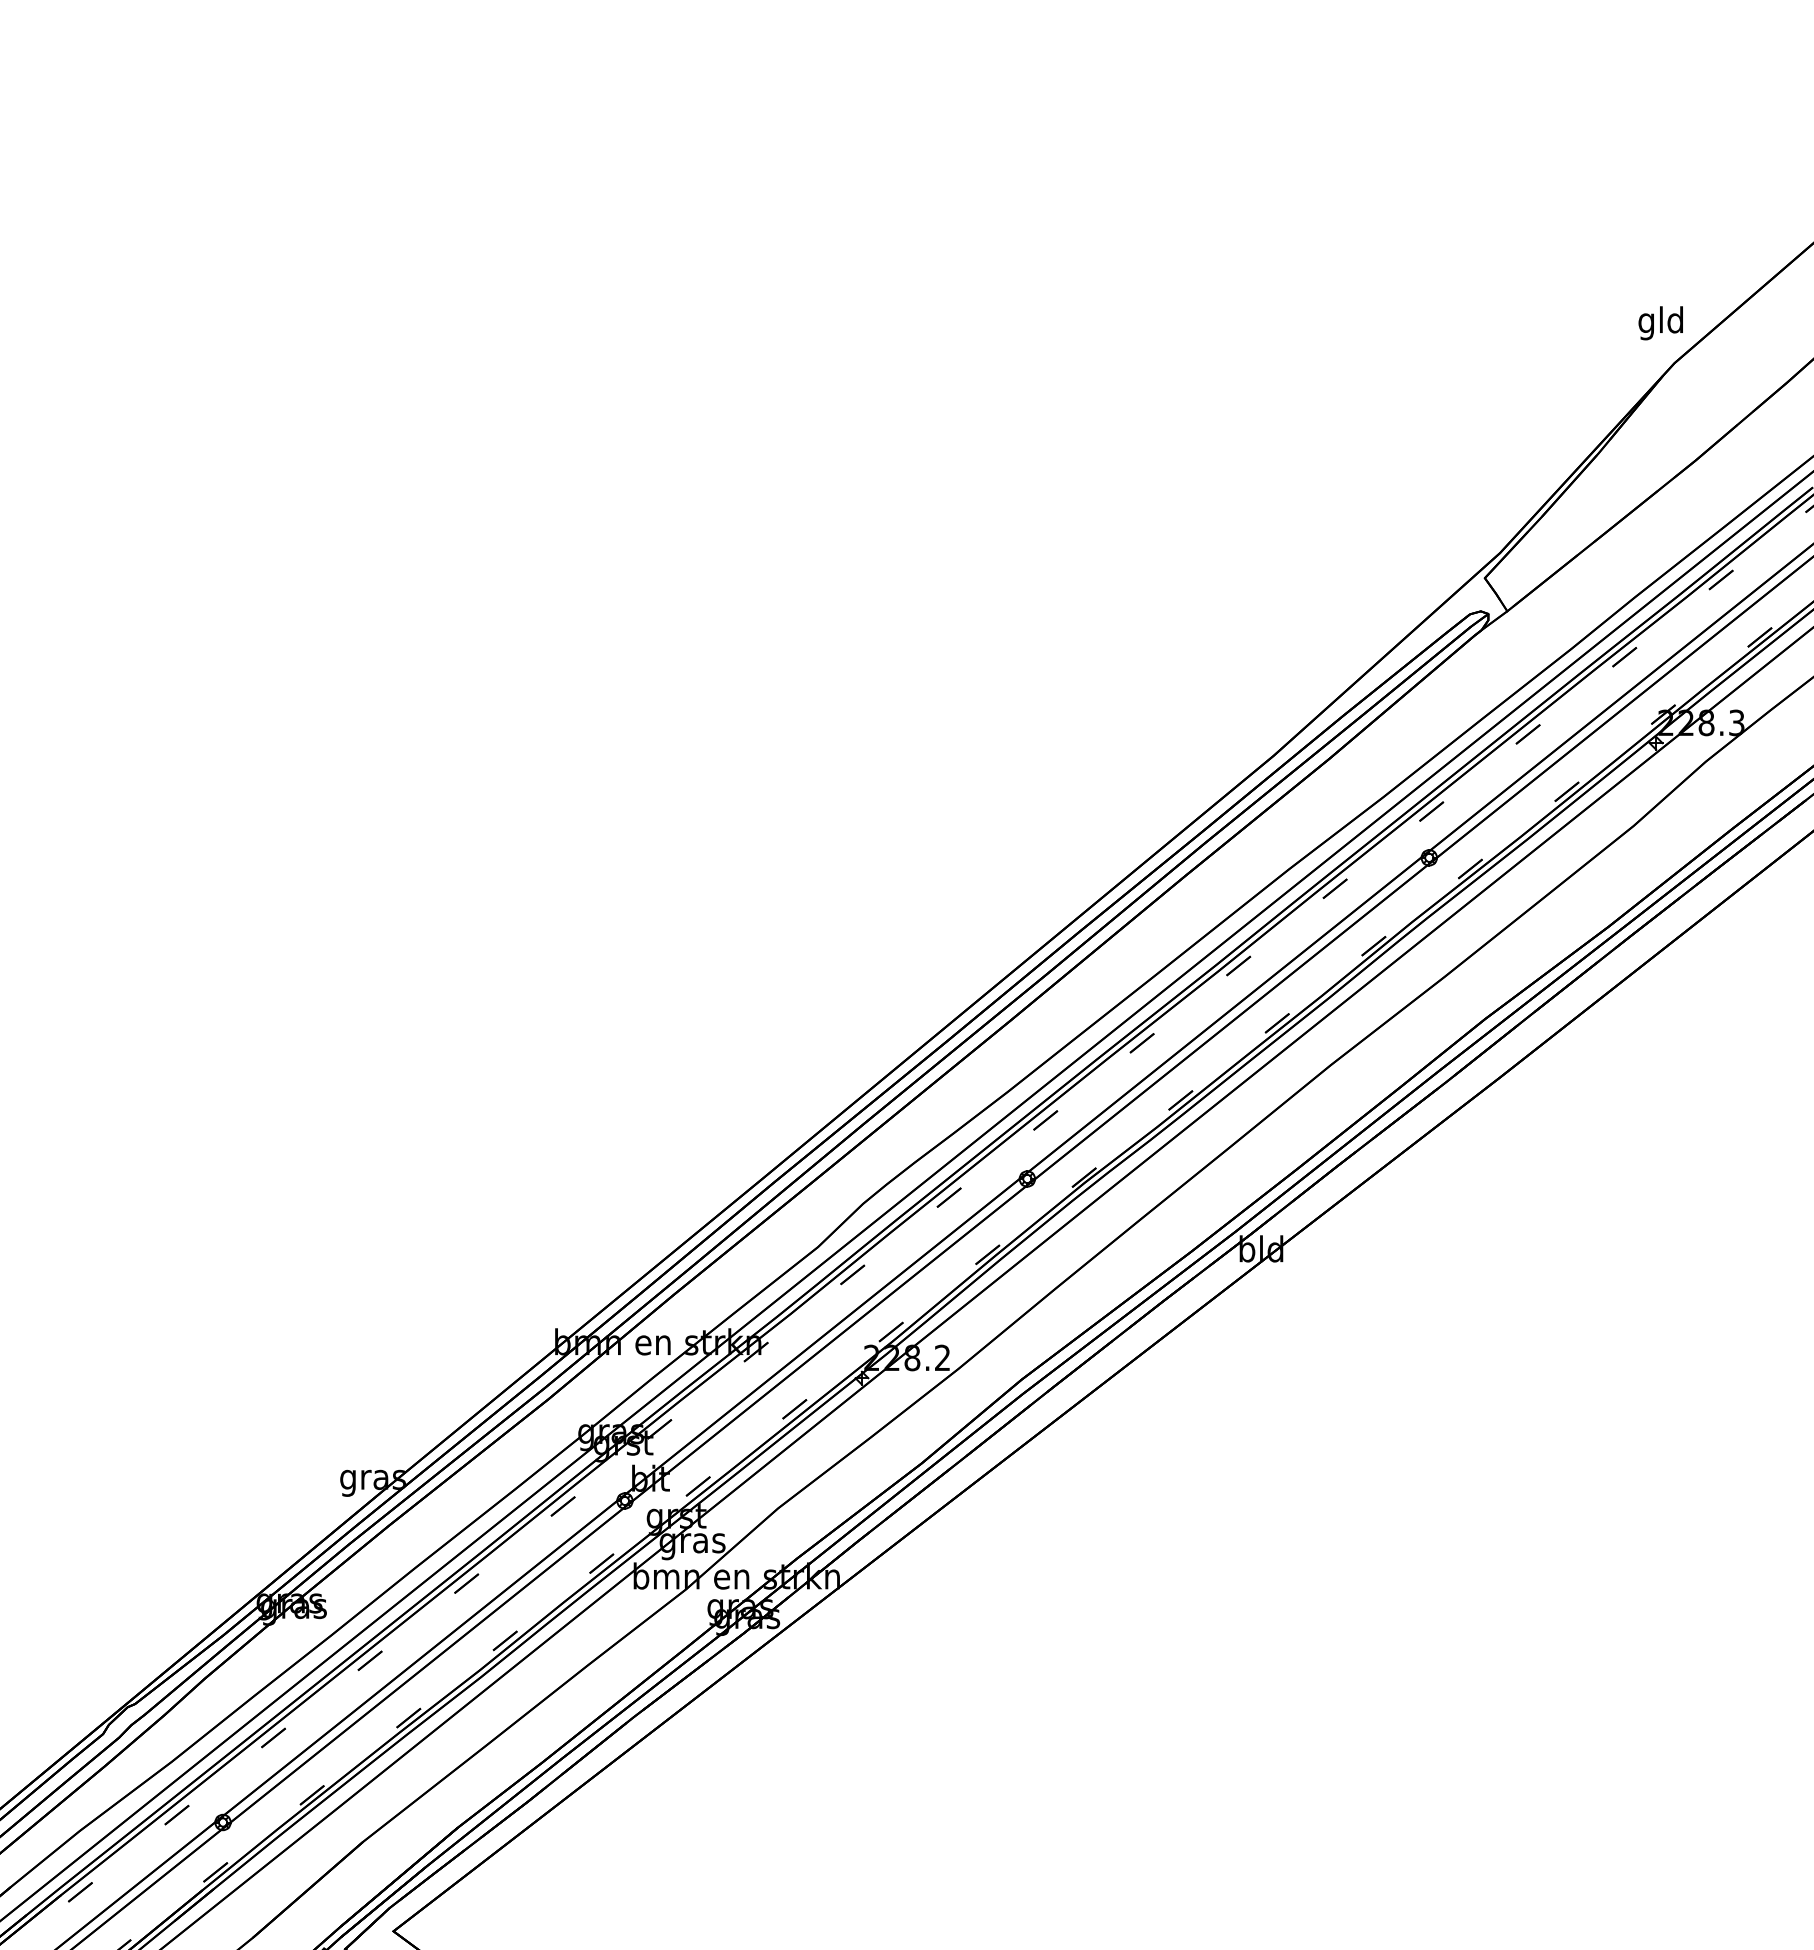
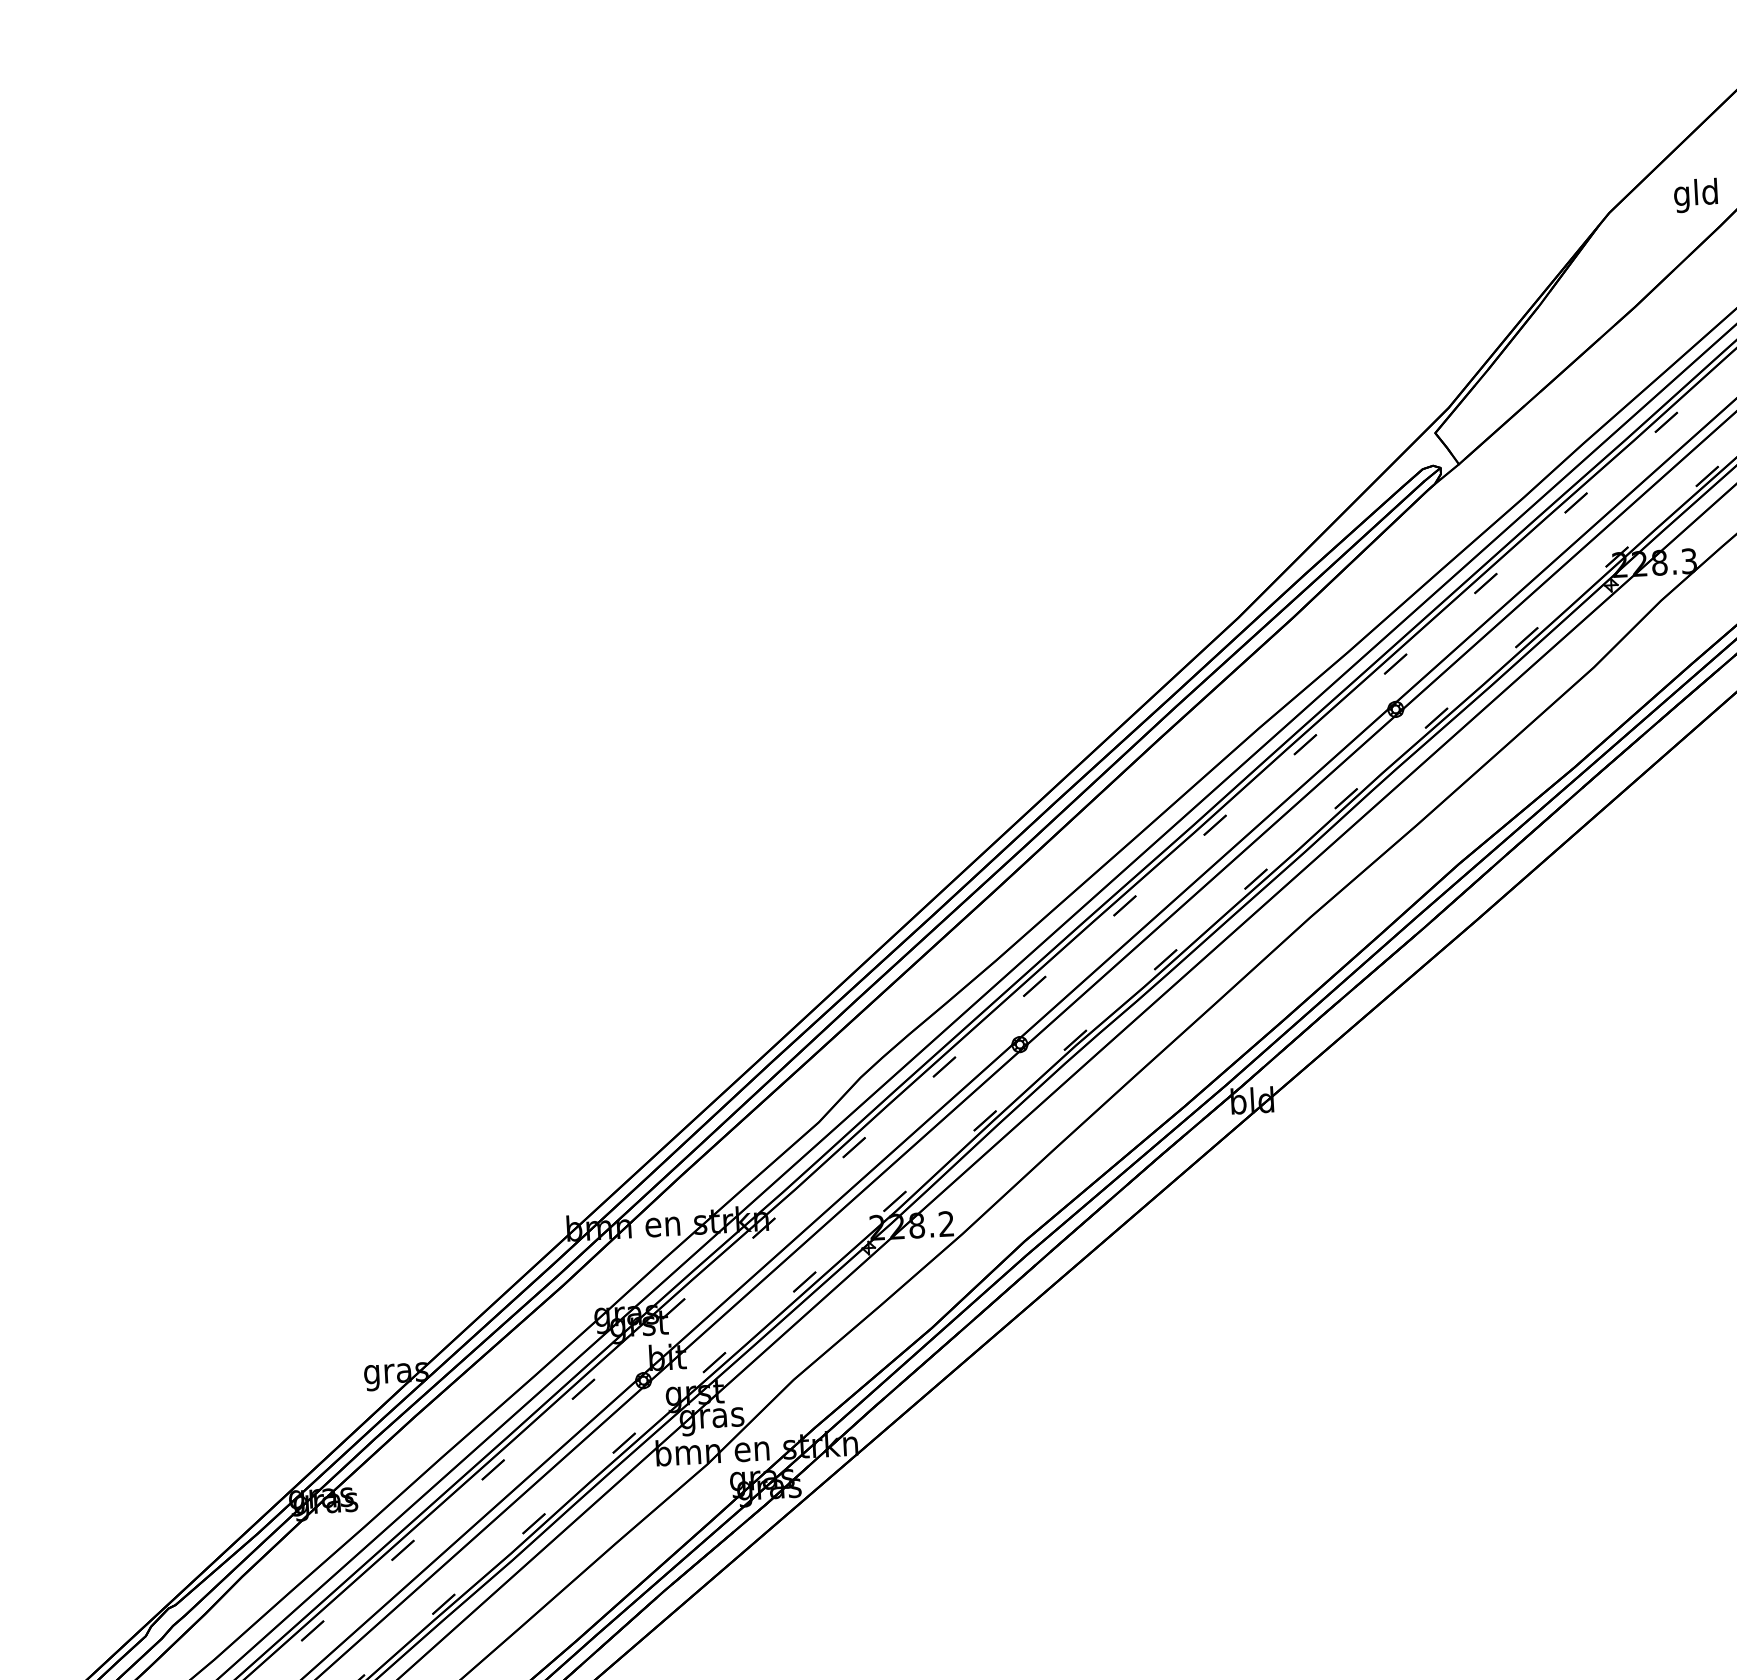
text: (1660, 323) -> (1695, 195), moved

